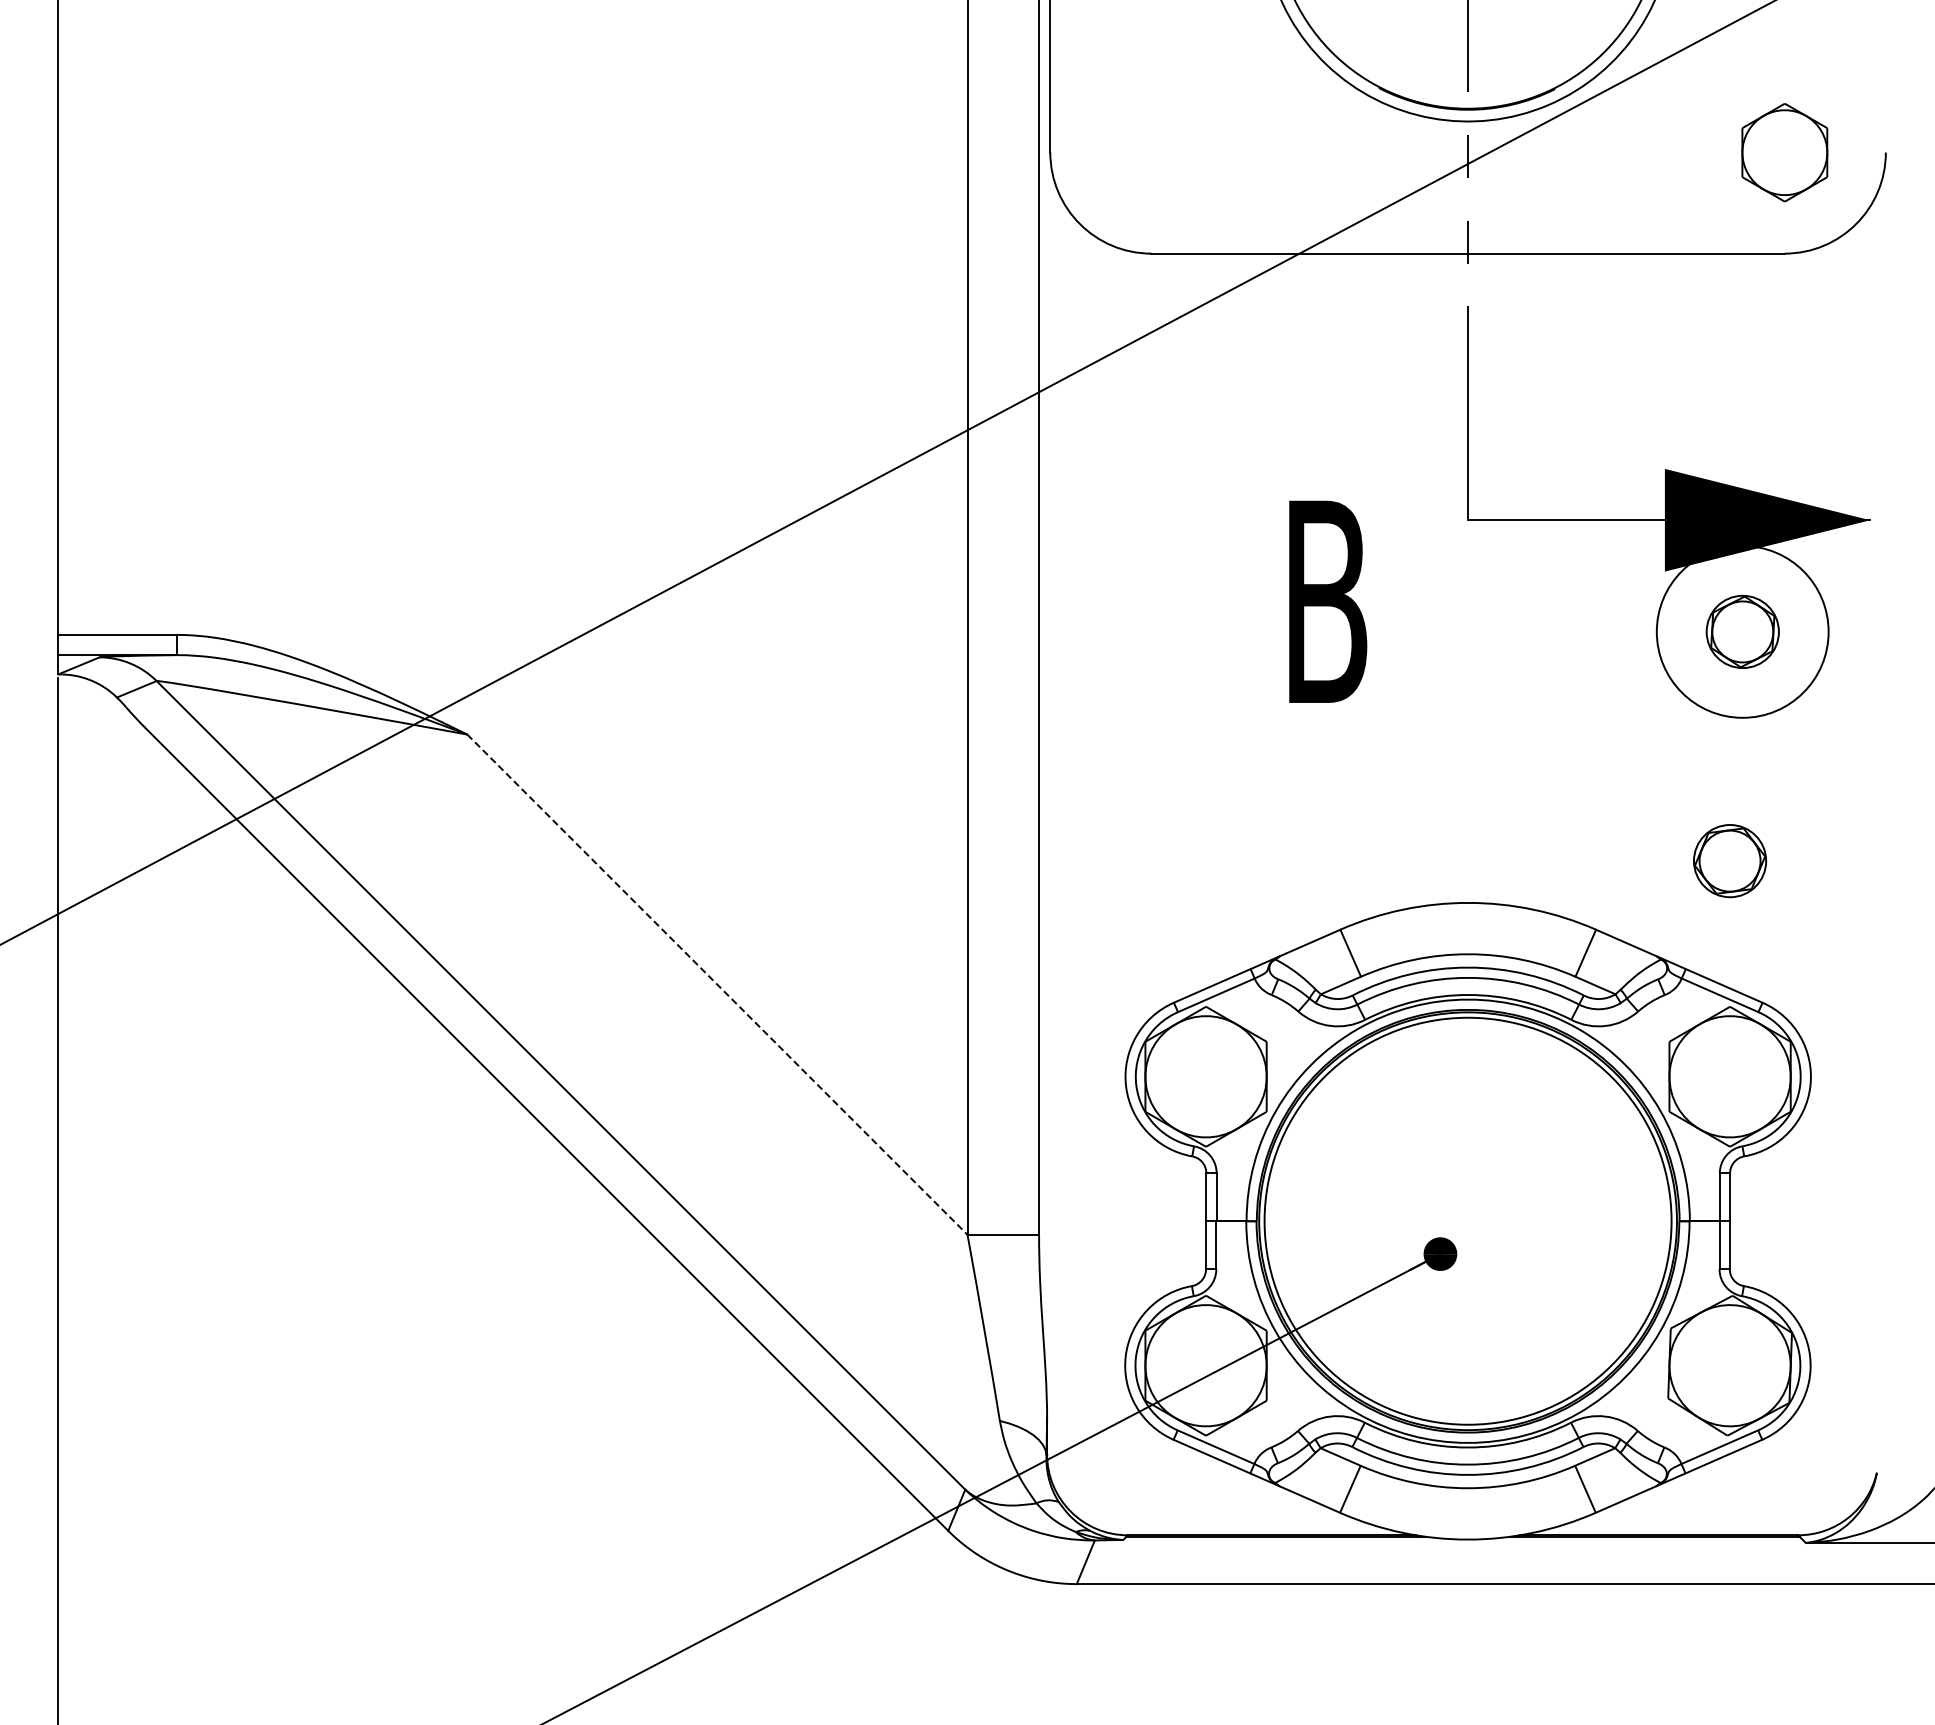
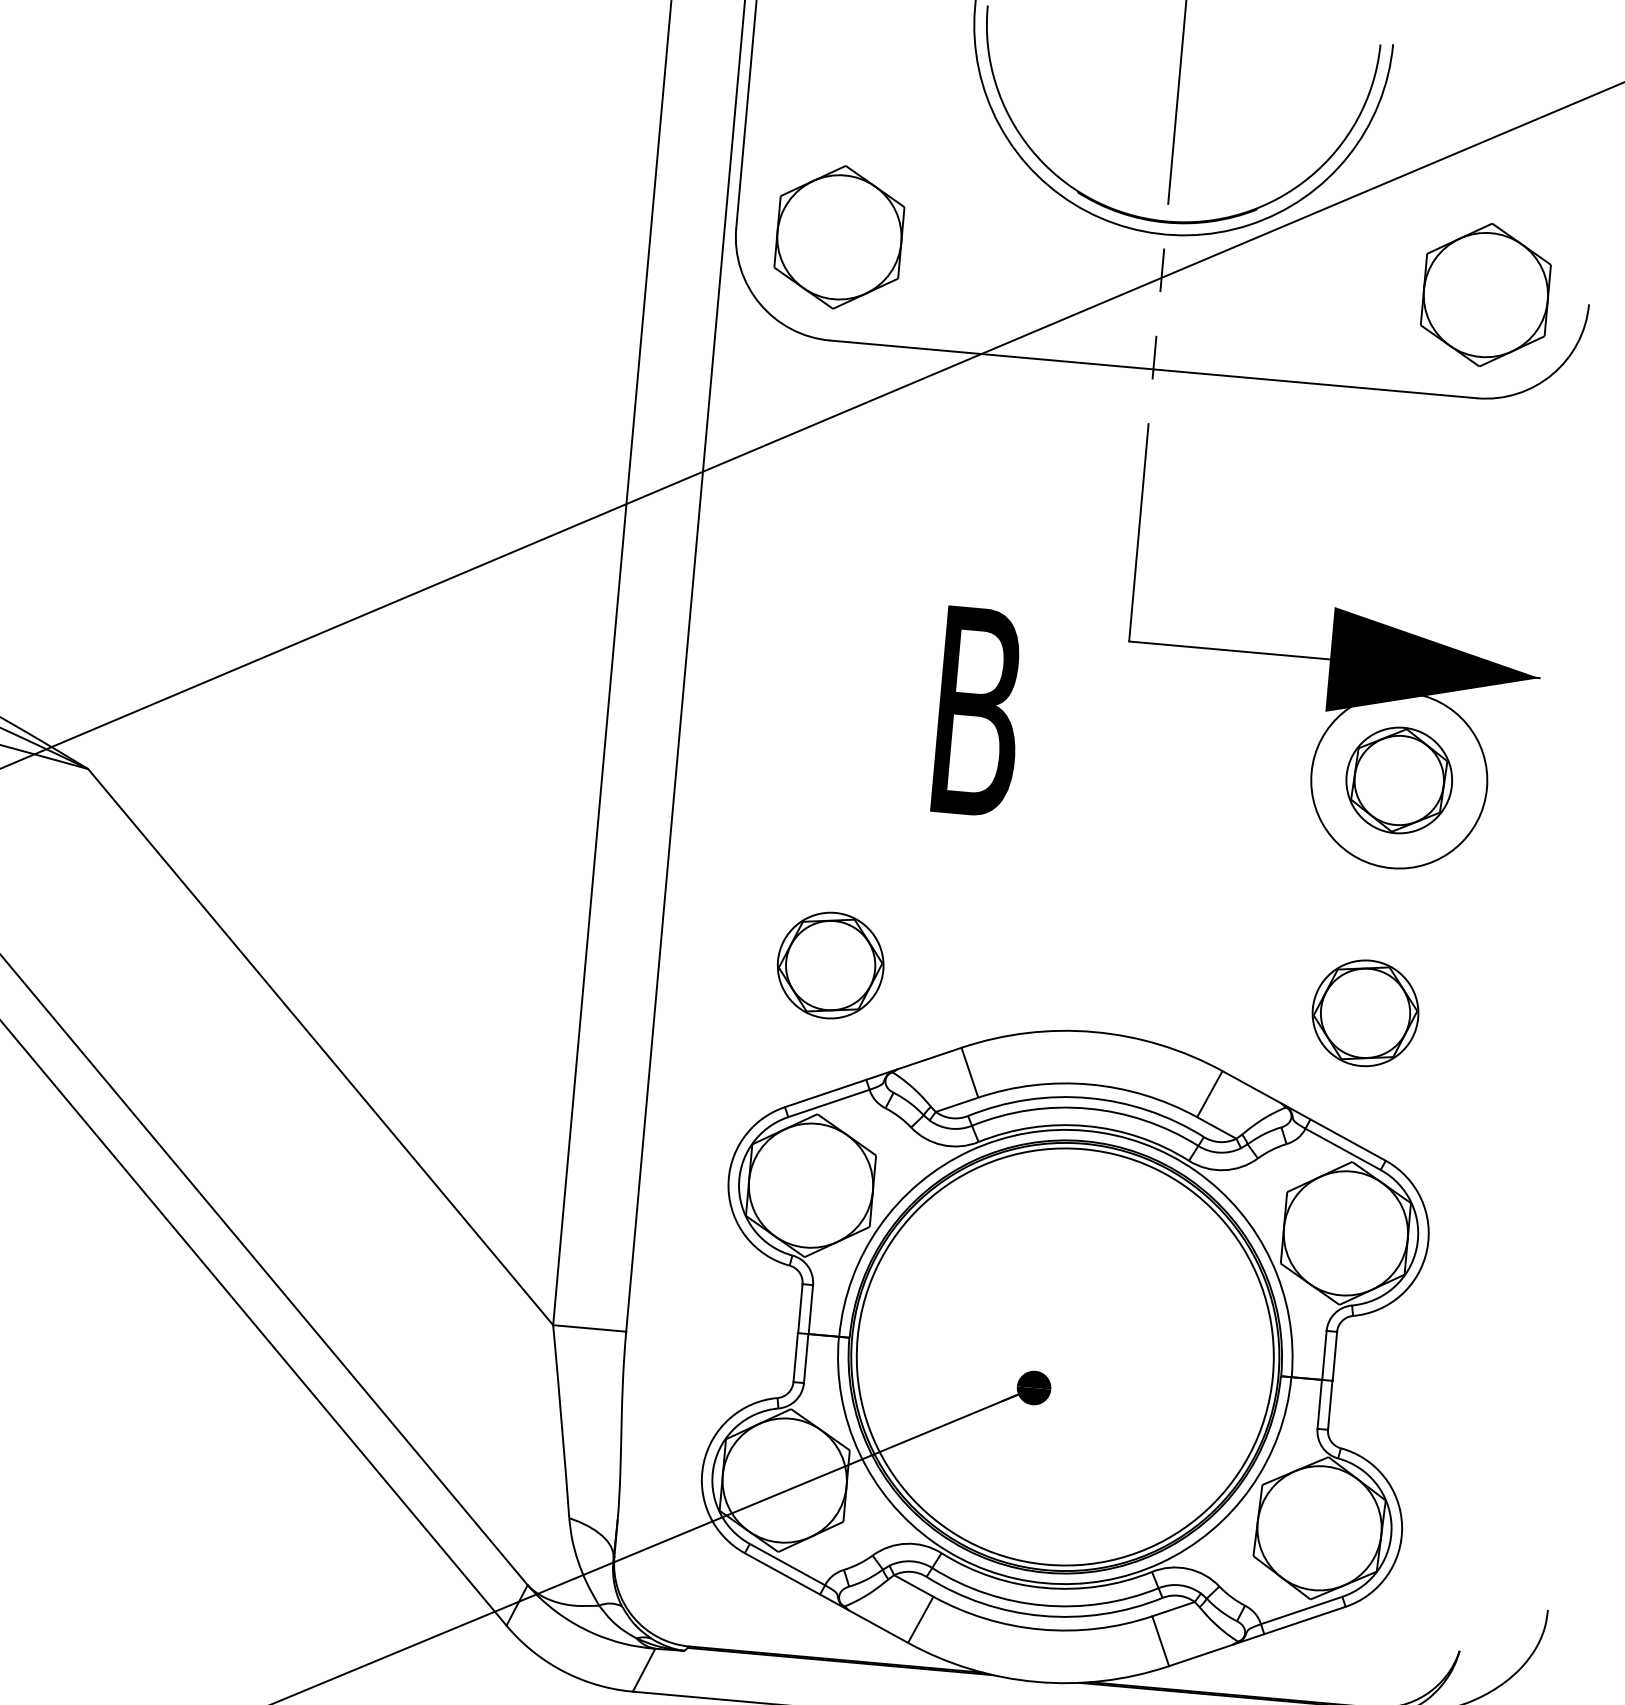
part: (1150, 152) -> (838, 237), added
part: (1784, 152) -> (1485, 294), size x1.43
part: (1742, 631) -> (1399, 780), size x1.43
part: (1205, 860) -> (830, 964), added
part: (1729, 860) -> (1364, 1012), size x1.43
line: (717, 984) -> (320, 1046), dashed -> solid

